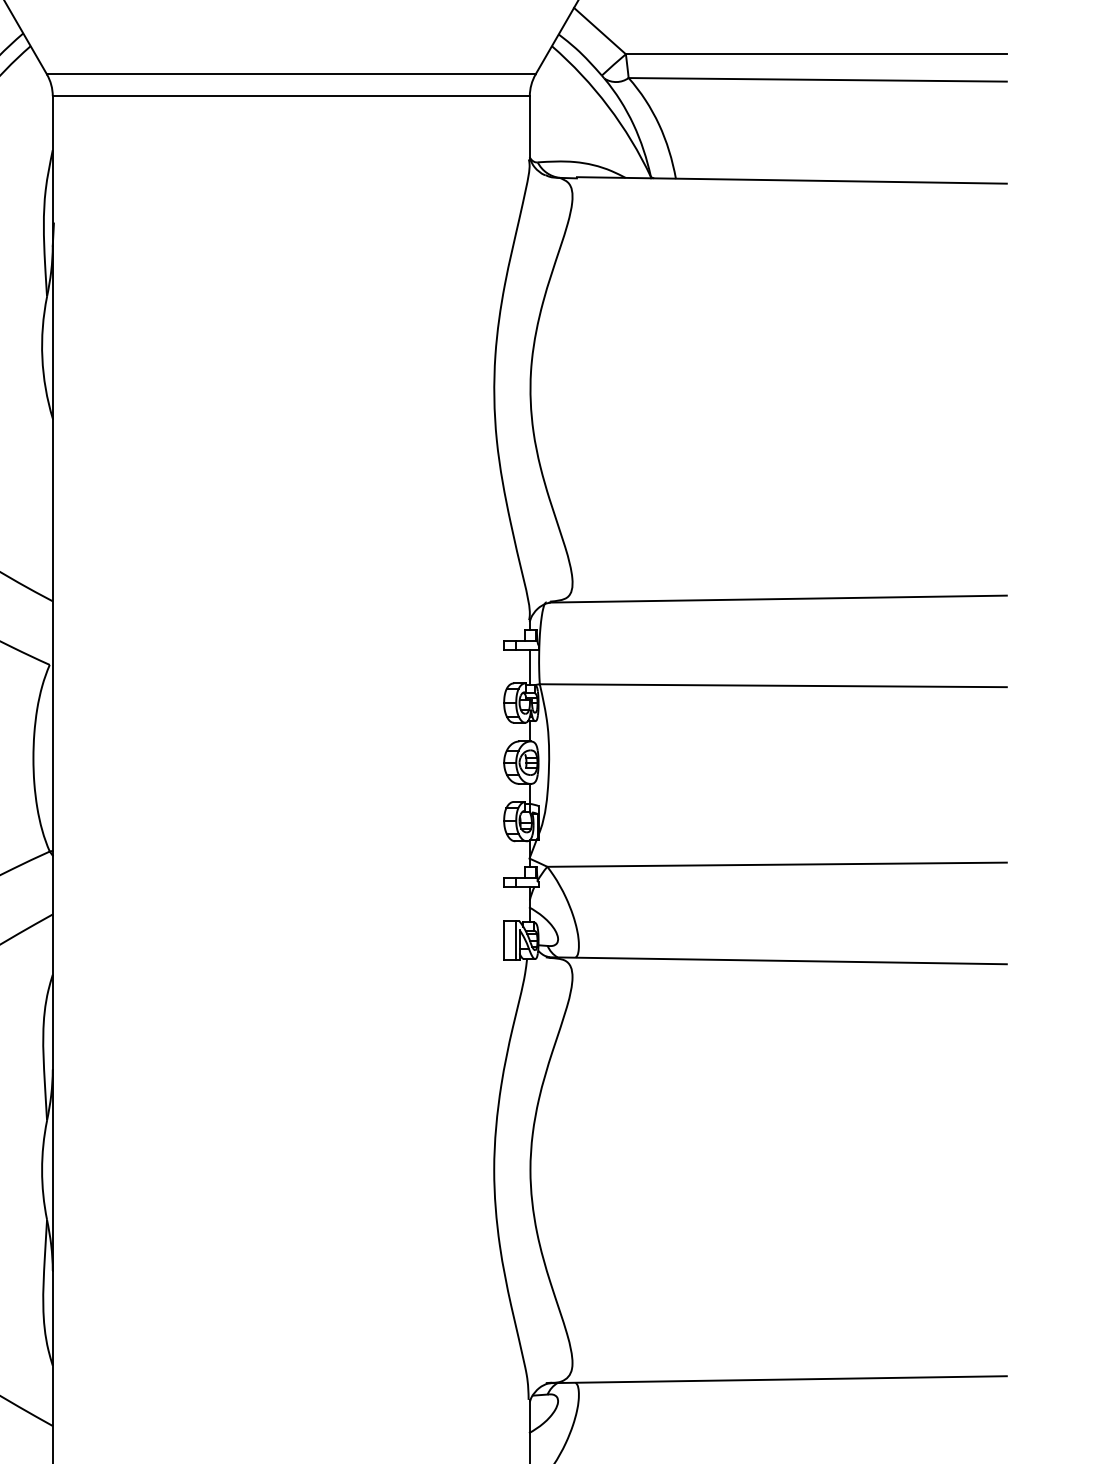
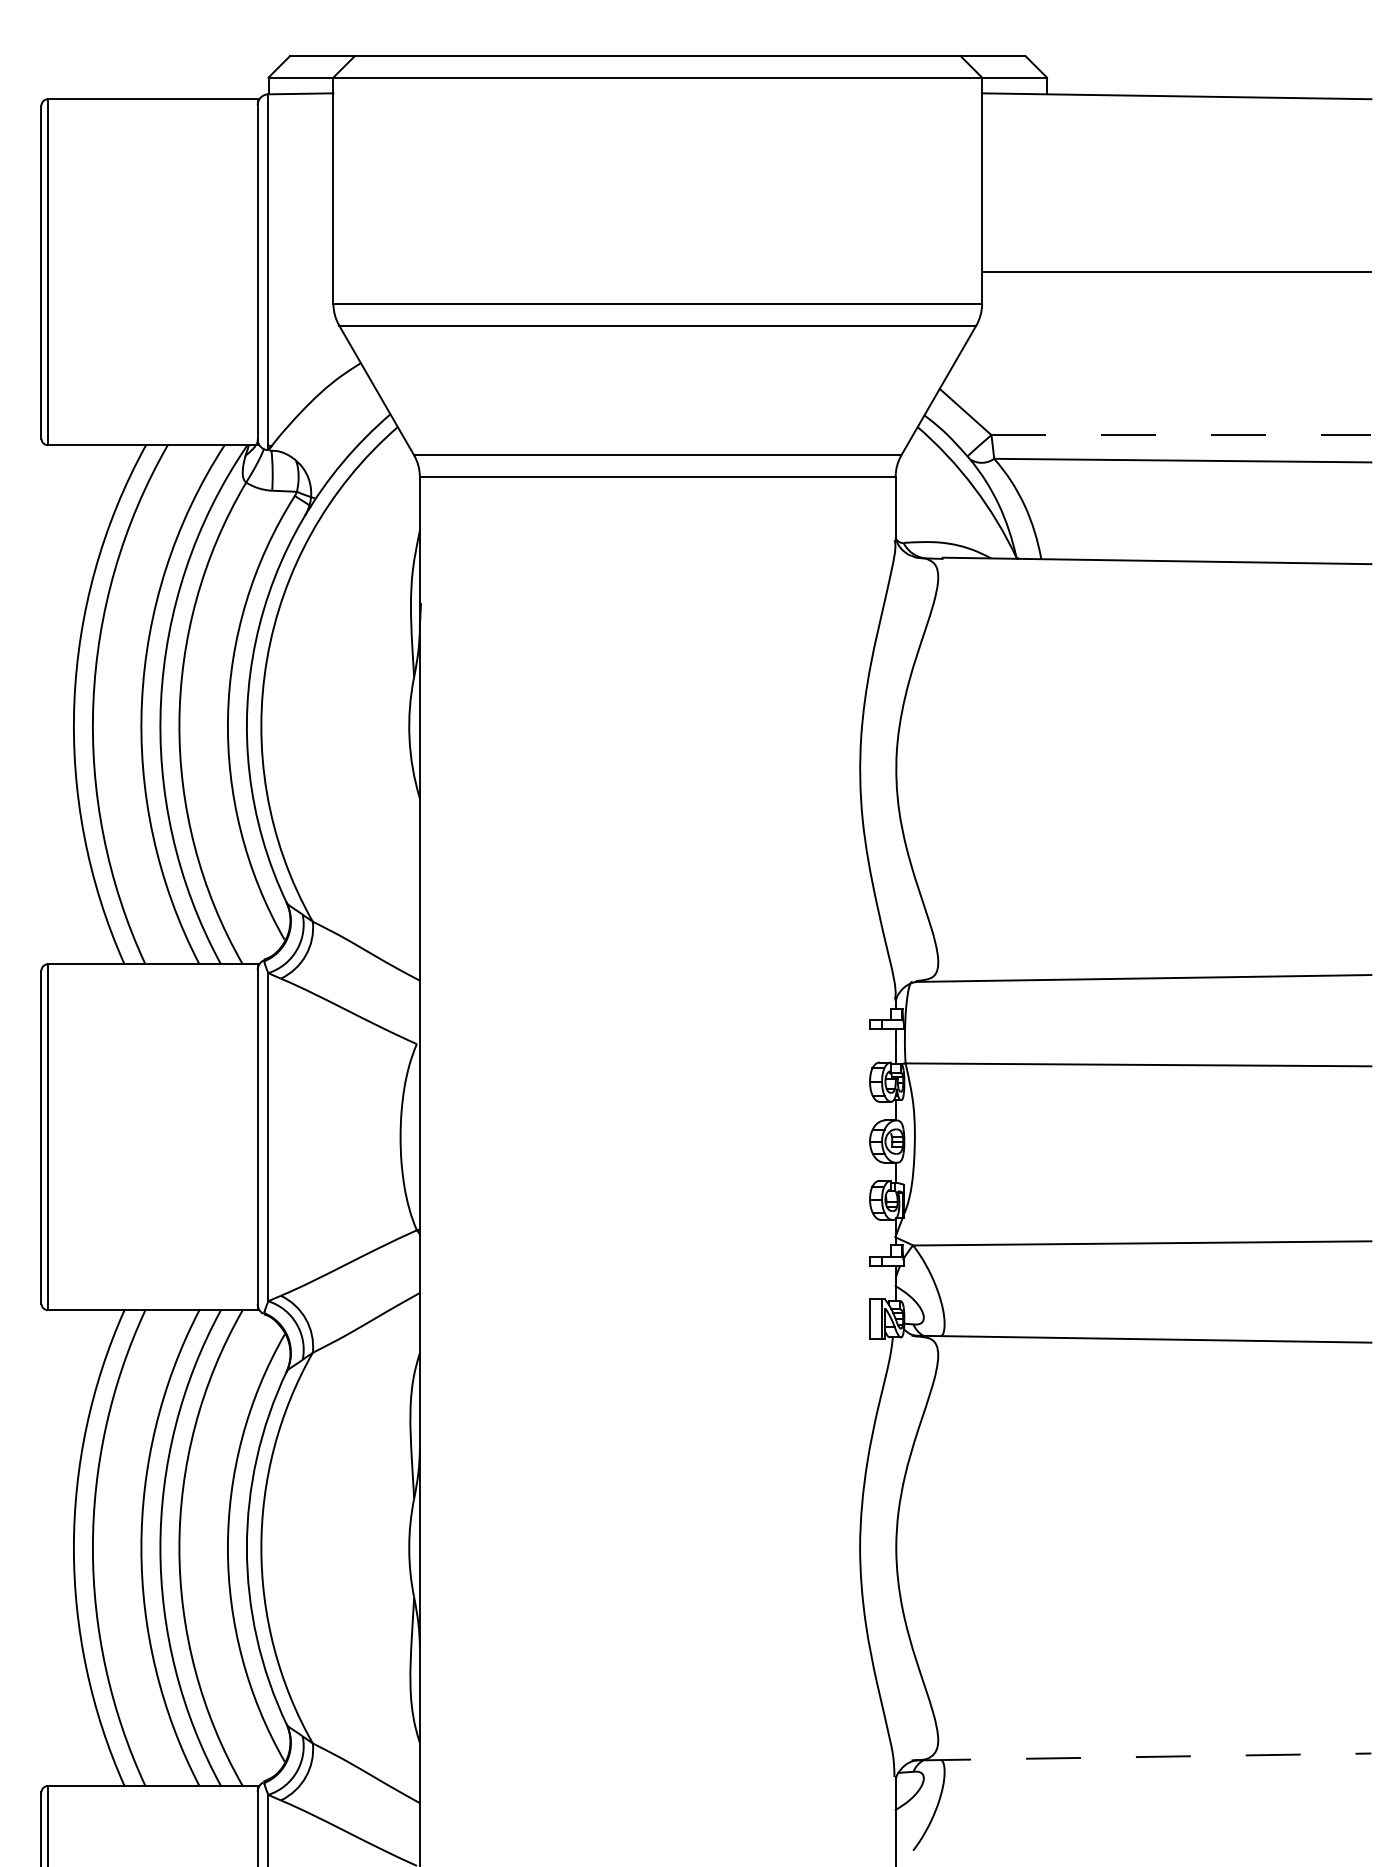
line: (816, 54) -> (1181, 435), solid -> dashed
line: (778, 1379) -> (1143, 1756), solid -> dashed

